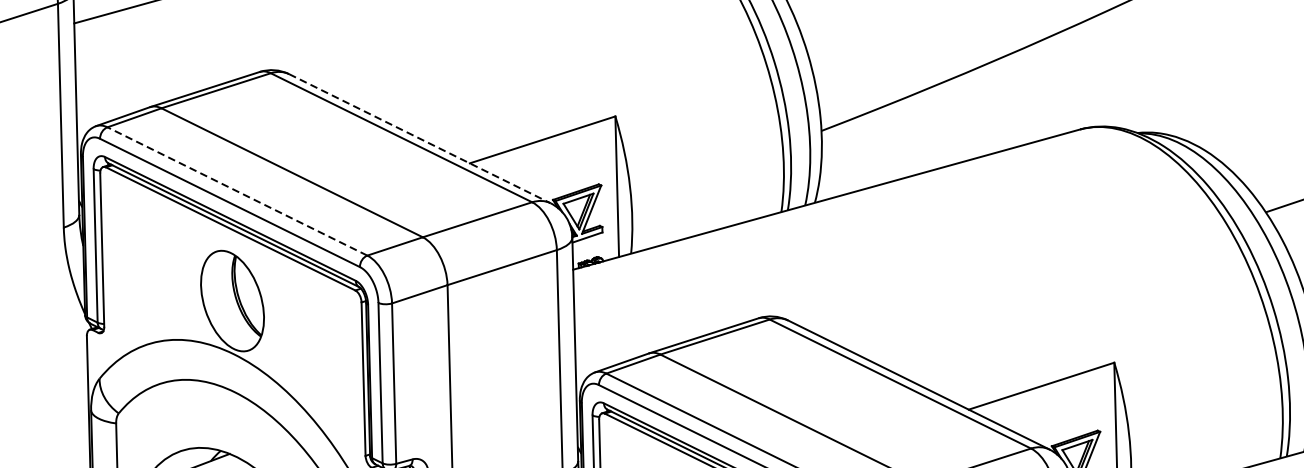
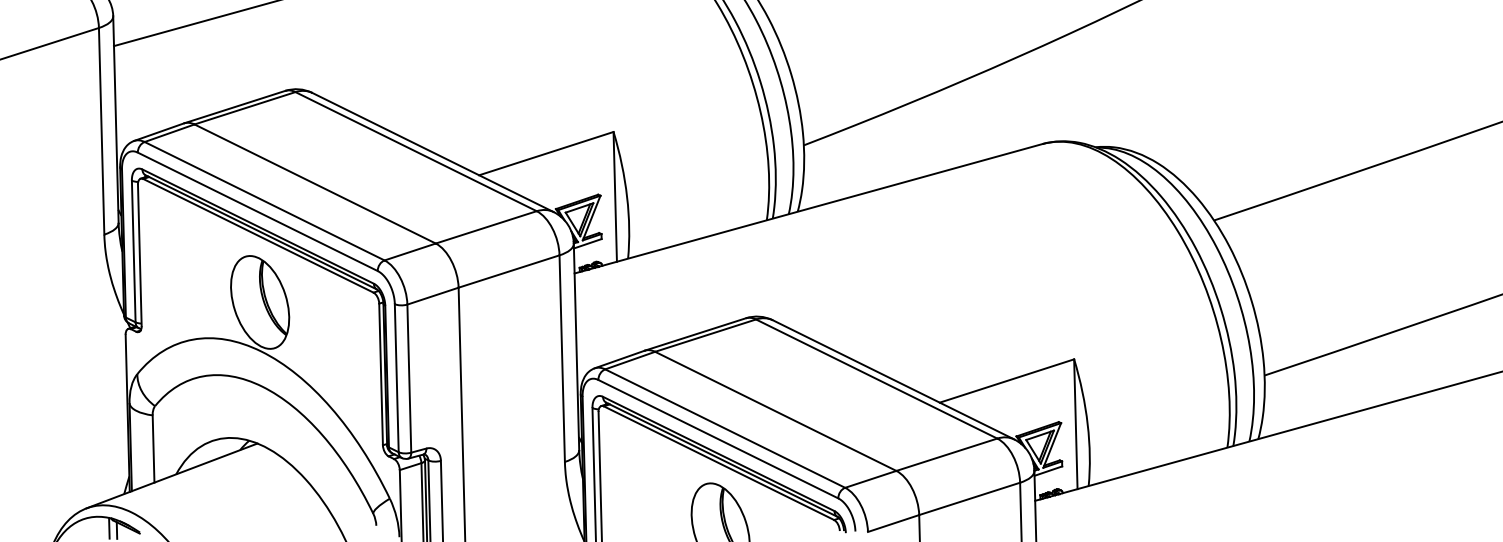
line: (420, 138) -> (433, 152), dashed -> solid
line: (237, 191) -> (264, 201), dashed -> solid

